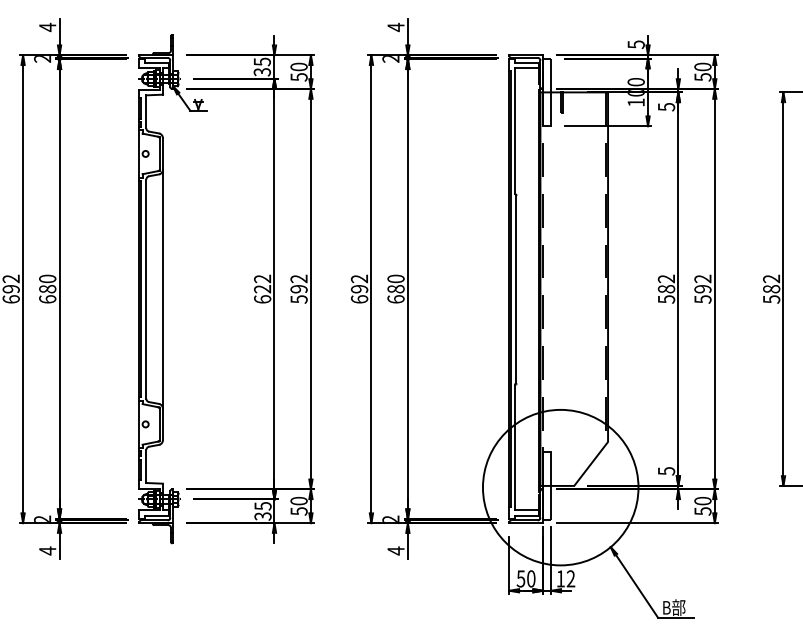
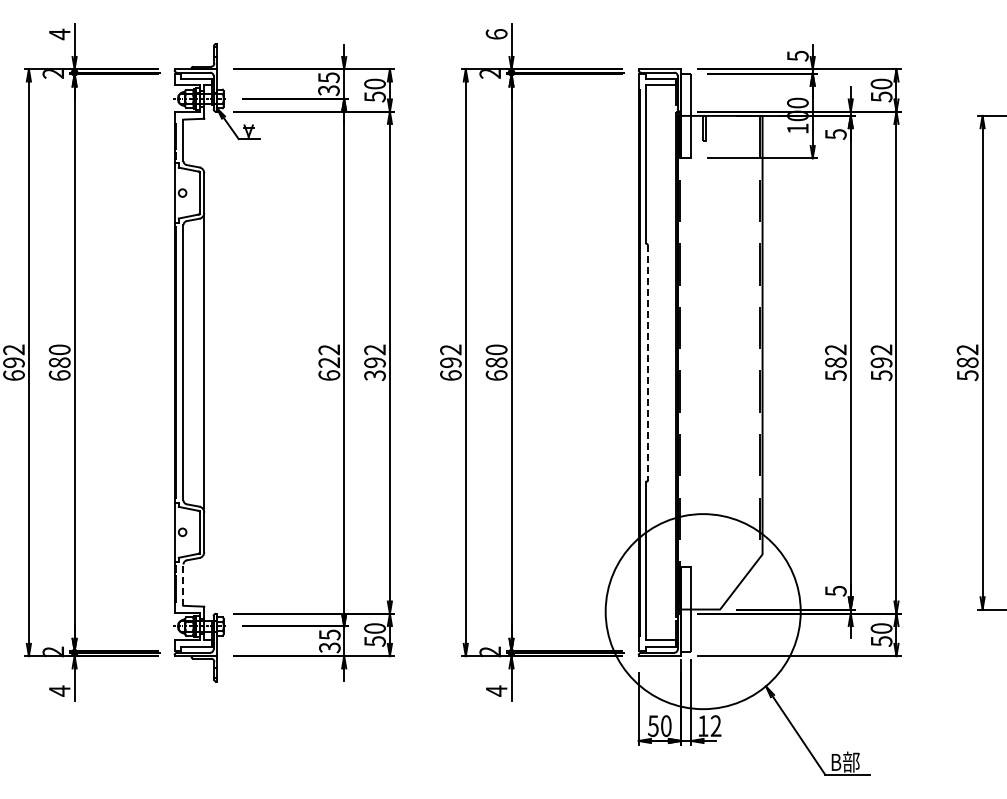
text: (395, 27) -> (496, 34), 4 -> 6
line: (516, 288) -> (647, 362), solid -> dashed
text: (298, 299) -> (374, 375), 592 -> 392
line: (146, 466) -> (183, 585), solid -> dashed

